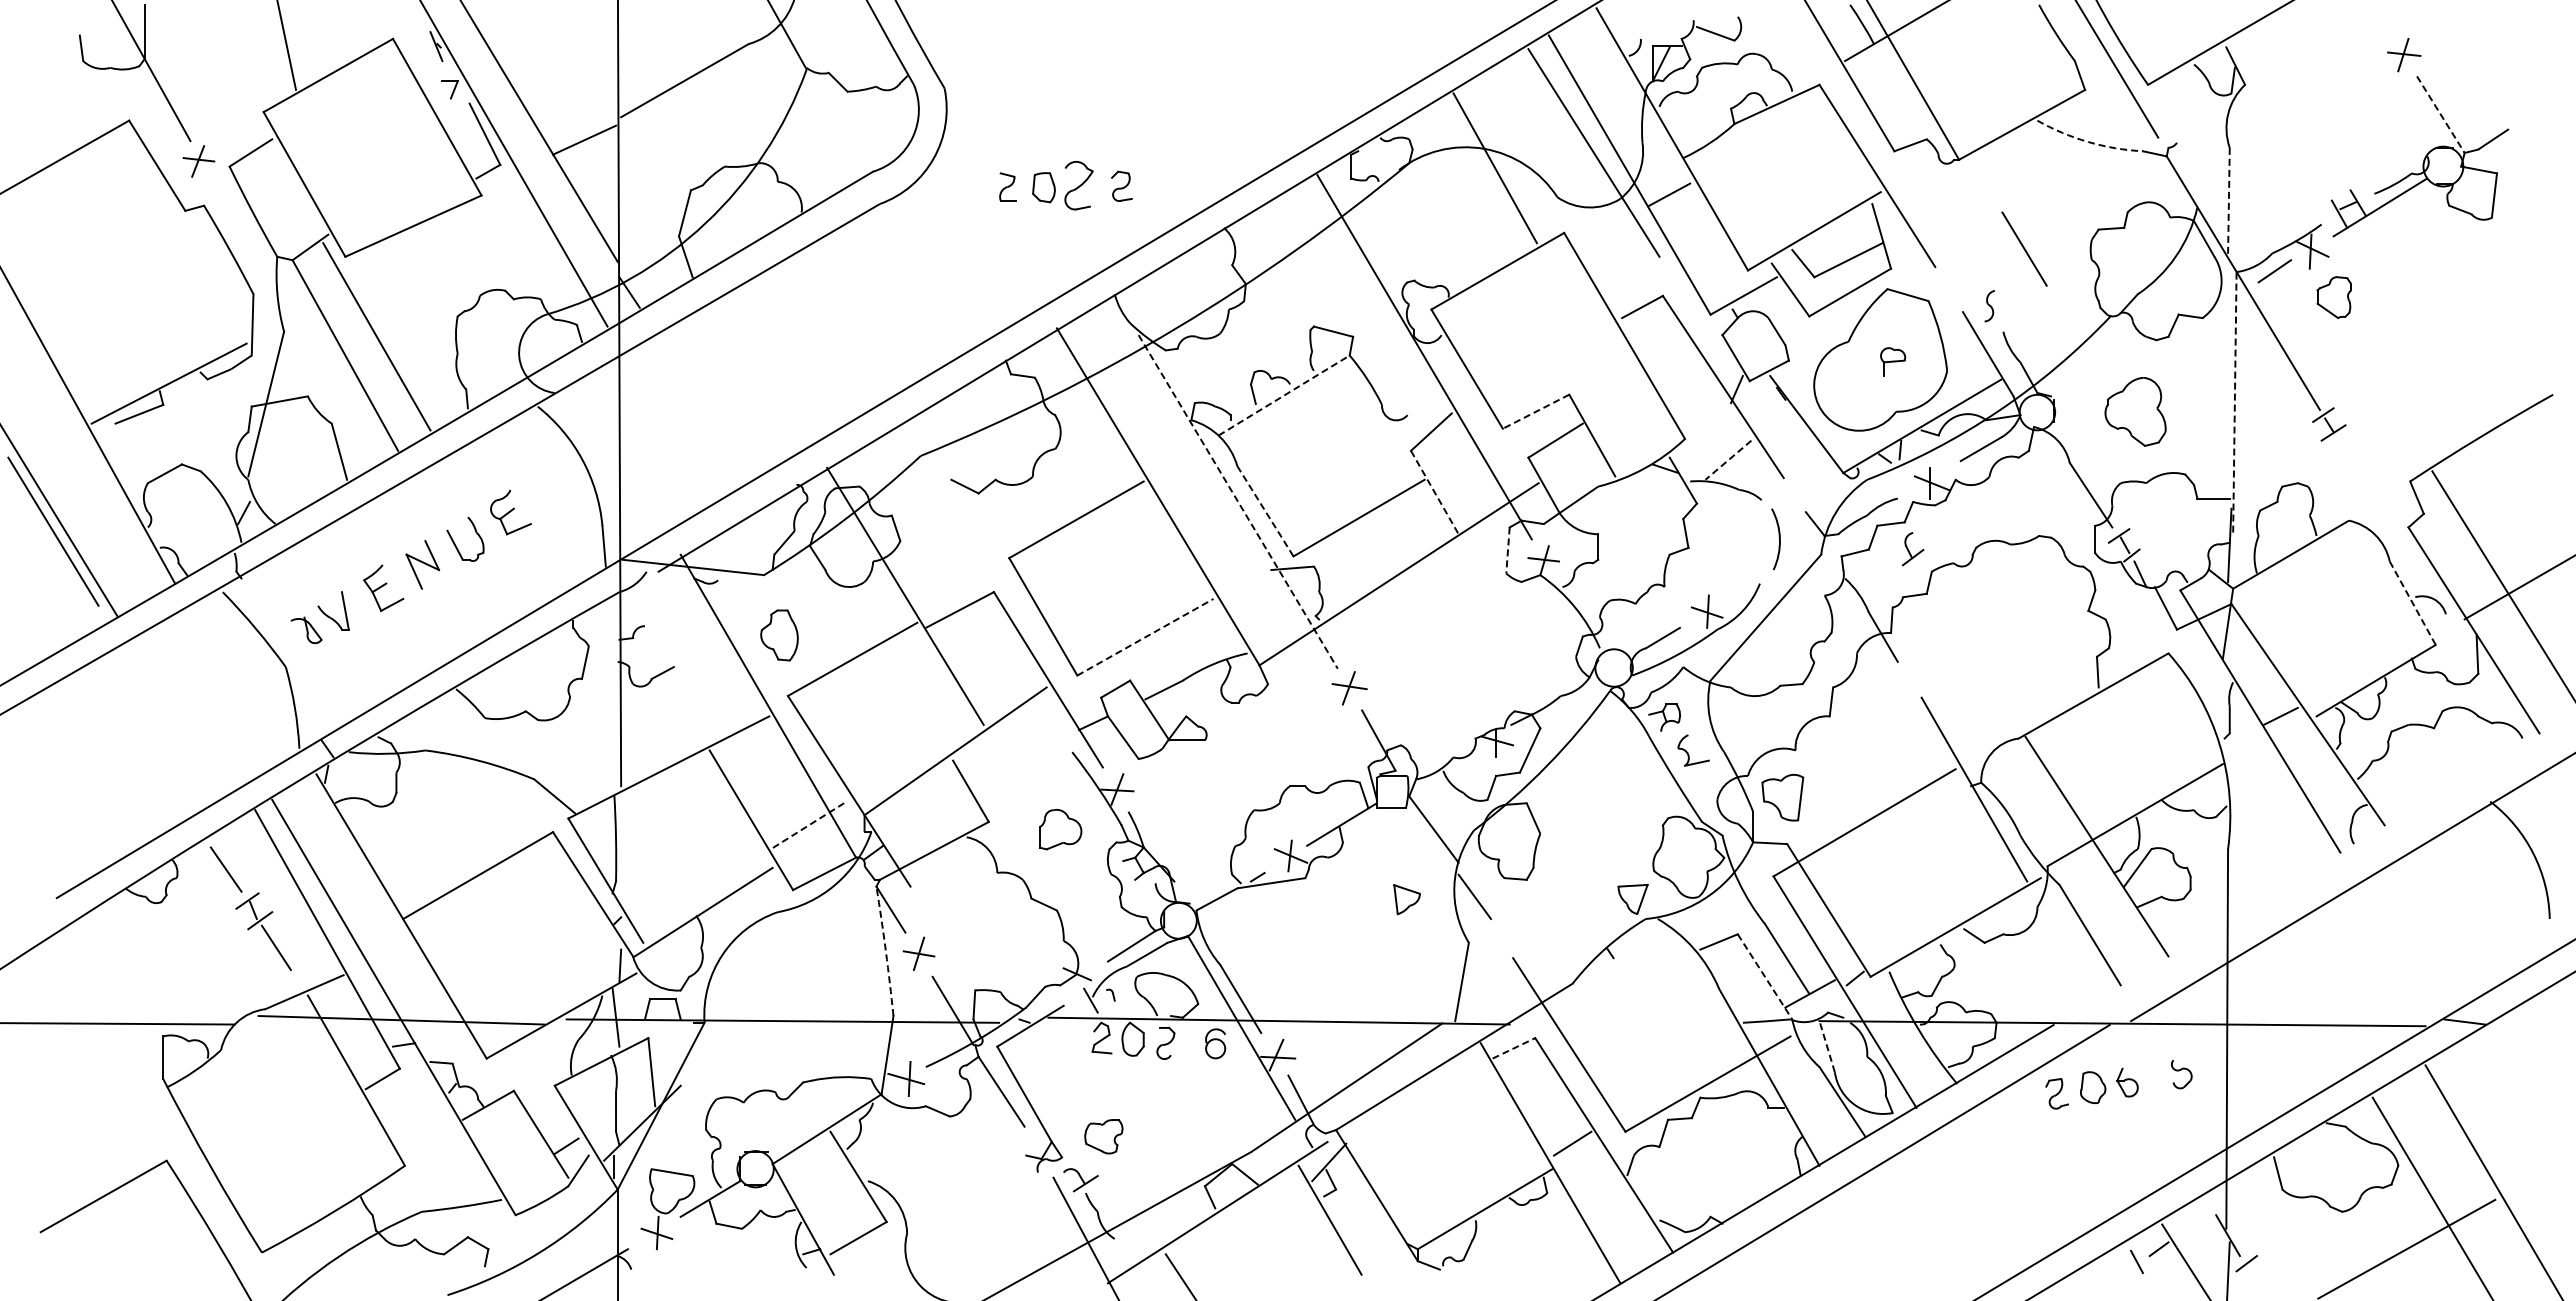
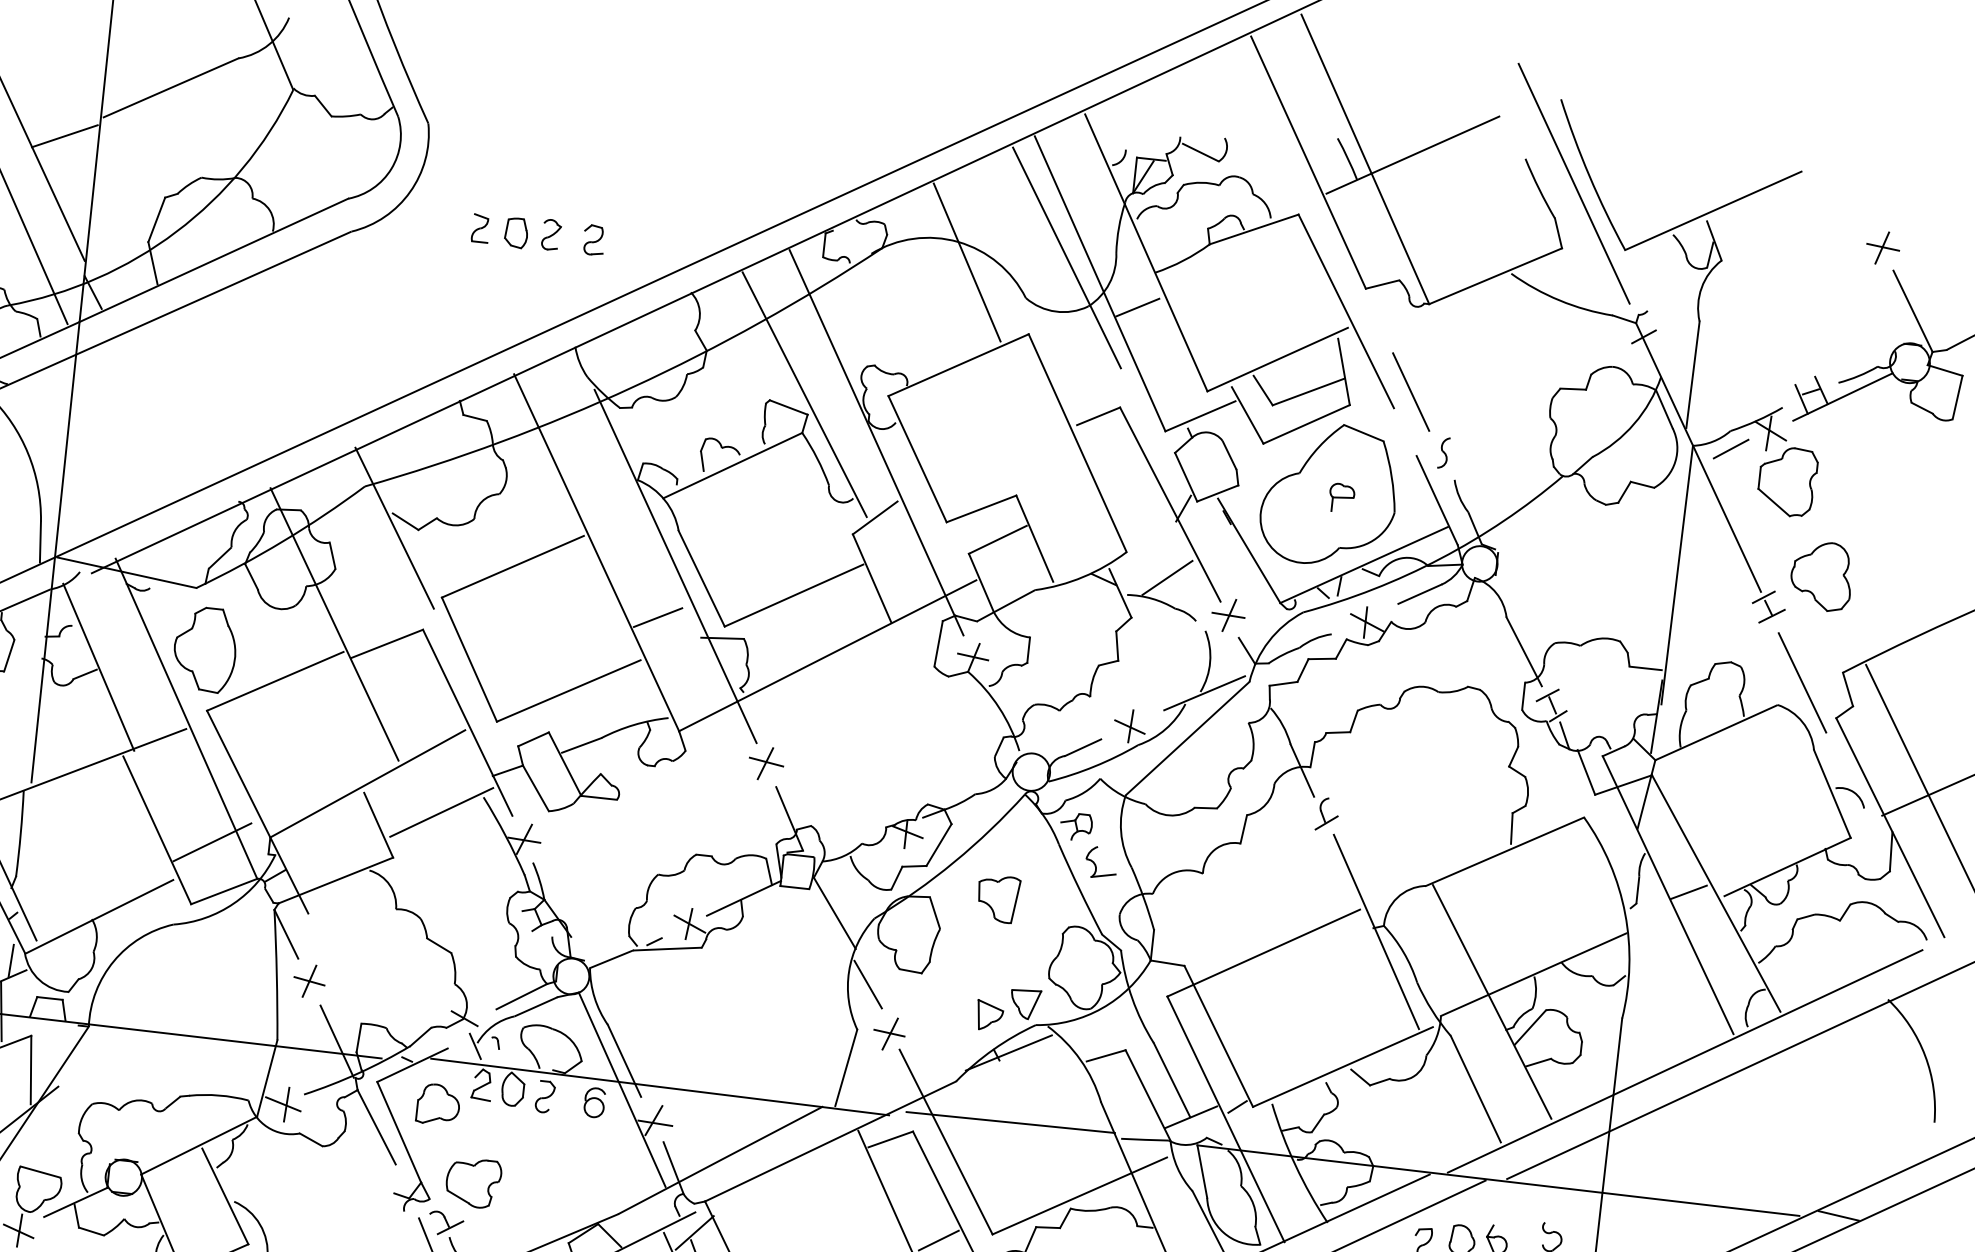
line: (2441, 115) -> (1913, 312), dashed -> solid
arc: (2088, 142) -> (1559, 300), dashed -> solid
line: (2176, 168) -> (1644, 336), added
part: (1078, 185) -> (551, 234), size x0.62
line: (2228, 201) -> (1692, 374), dashed -> solid
line: (2024, 248) -> (1411, 391), moved
part: (2334, 297) -> (1787, 481), size x1.67
line: (1347, 317) -> (804, 394), added
line: (1284, 395) -> (733, 465), dashed -> solid
line: (2234, 401) -> (1676, 574), dashed -> solid
line: (1535, 411) -> (980, 508), dashed -> solid
part: (2135, 411) -> (1821, 575), moved
line: (1728, 460) -> (1167, 578), dashed -> solid
part: (1793, 490) -> (1228, 615), added
line: (1435, 493) -> (872, 579), dashed -> solid
line: (954, 494) -> (394, 528), added
line: (2370, 495) -> (1801, 682), added
line: (1238, 502) -> (675, 567), dashed -> solid
line: (1265, 511) -> (701, 578), dashed -> solid
part: (1912, 549) -> (1326, 814), moved
line: (1507, 550) -> (938, 643), dashed -> solid
line: (1226, 554) -> (658, 617), added
line: (1777, 570) -> (1204, 692), added
line: (2412, 603) -> (1832, 794), dashed -> solid
part: (779, 635) -> (205, 649), size x1.67
line: (1145, 637) -> (568, 691), dashed -> solid
line: (675, 664) -> (98, 667), added
line: (1031, 771) -> (441, 812), added
part: (1782, 797) -> (997, 898), moved
line: (807, 826) -> (212, 842), dashed -> solid
part: (1060, 829) -> (438, 1104), moved
line: (2295, 884) -> (1685, 1060), added
part: (1406, 899) -> (989, 1015), moved
part: (1501, 943) -> (889, 1033), added
line: (1621, 949) -> (1008, 1052), added
arc: (885, 951) -> (276, 975), dashed -> solid
line: (1765, 976) -> (1148, 1095), dashed -> solid
line: (1631, 1018) -> (1010, 1122), added
line: (1827, 1046) -> (1202, 1171), dashed -> solid
line: (1513, 1048) -> (890, 1139), dashed -> solid
part: (1103, 1136) -> (473, 1182), size x1.43

